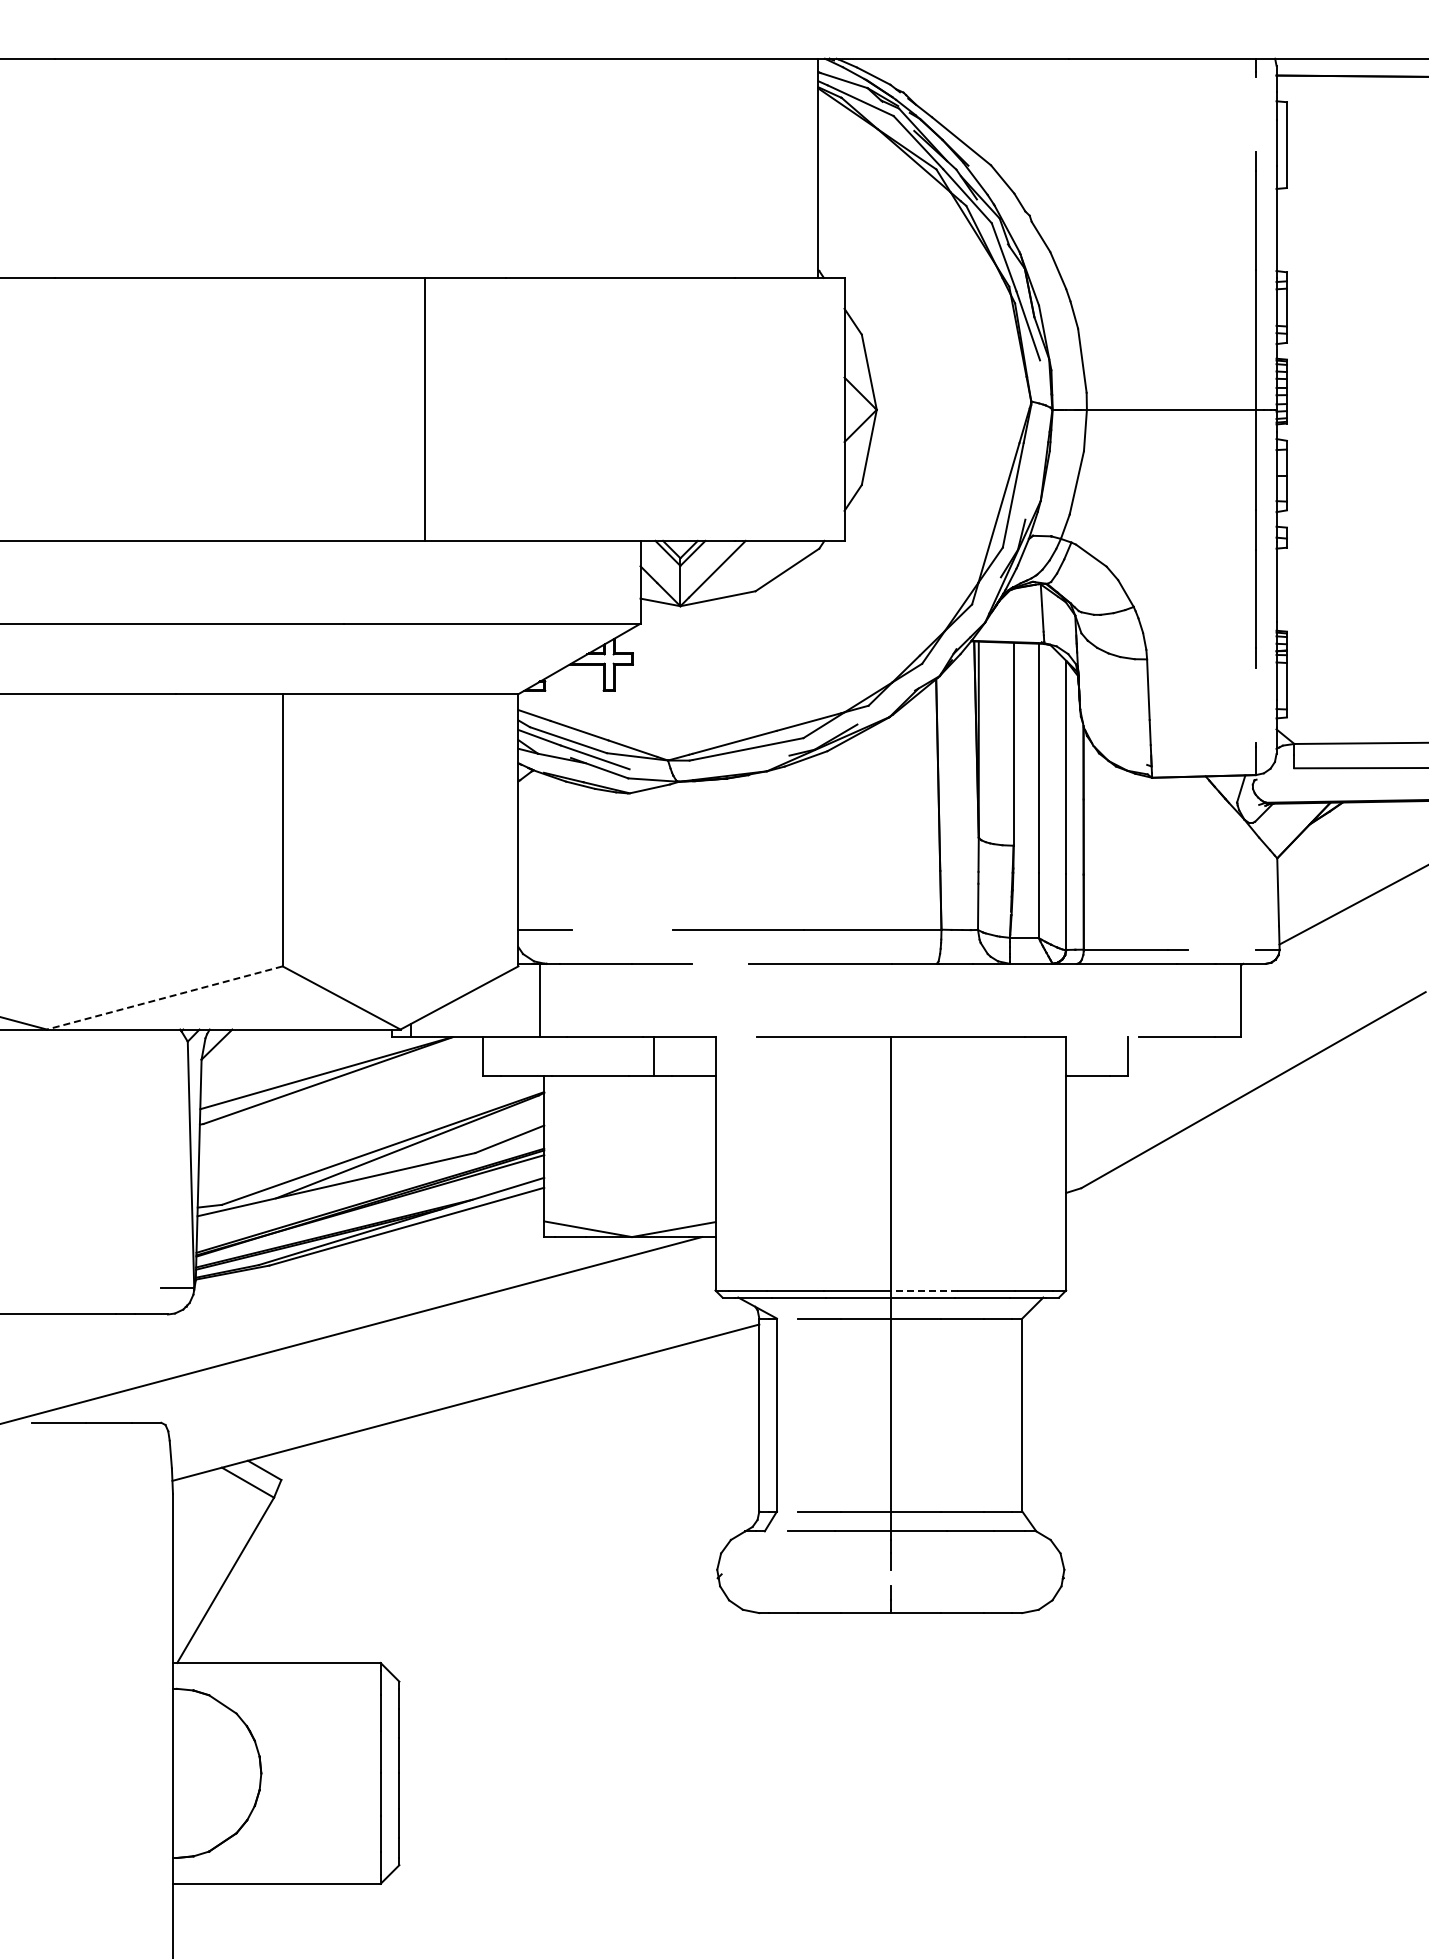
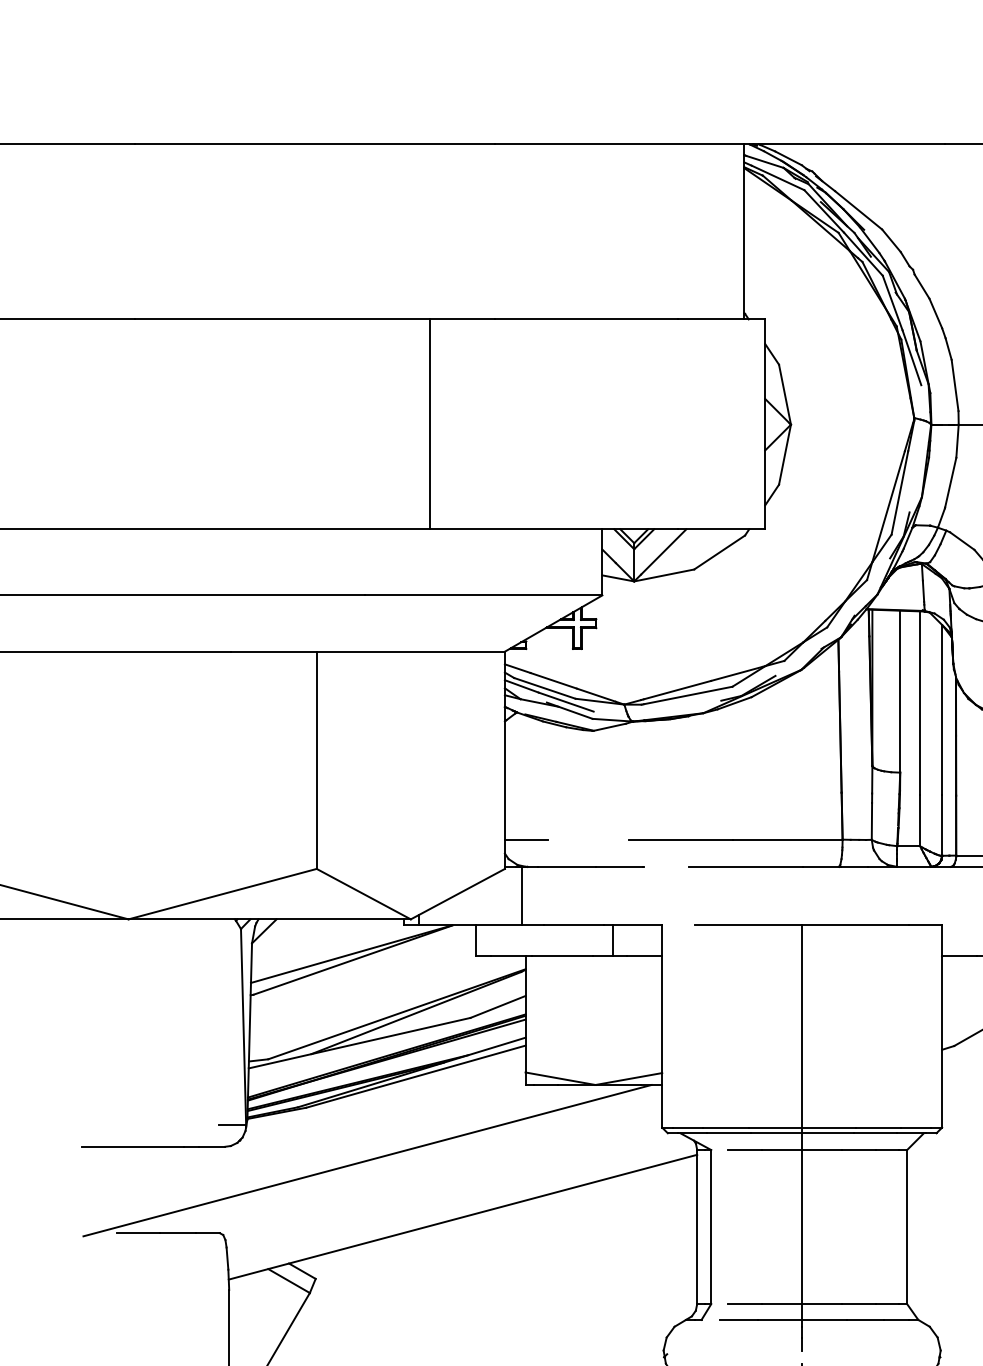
line: (164, 998) -> (222, 894), dashed -> solid
line: (924, 1290) -> (829, 1127), dashed -> solid

